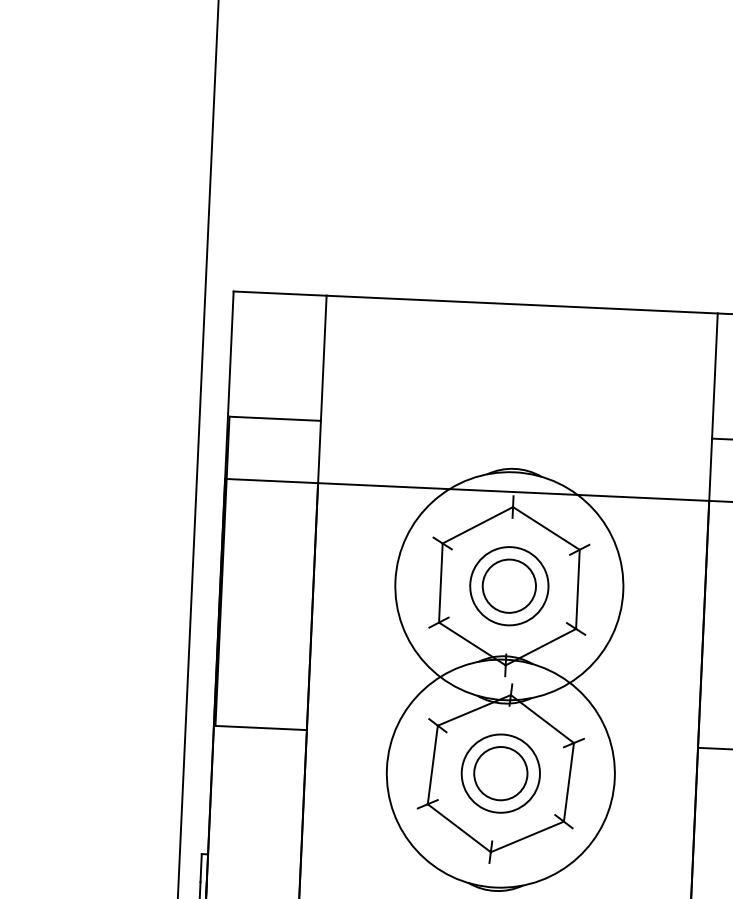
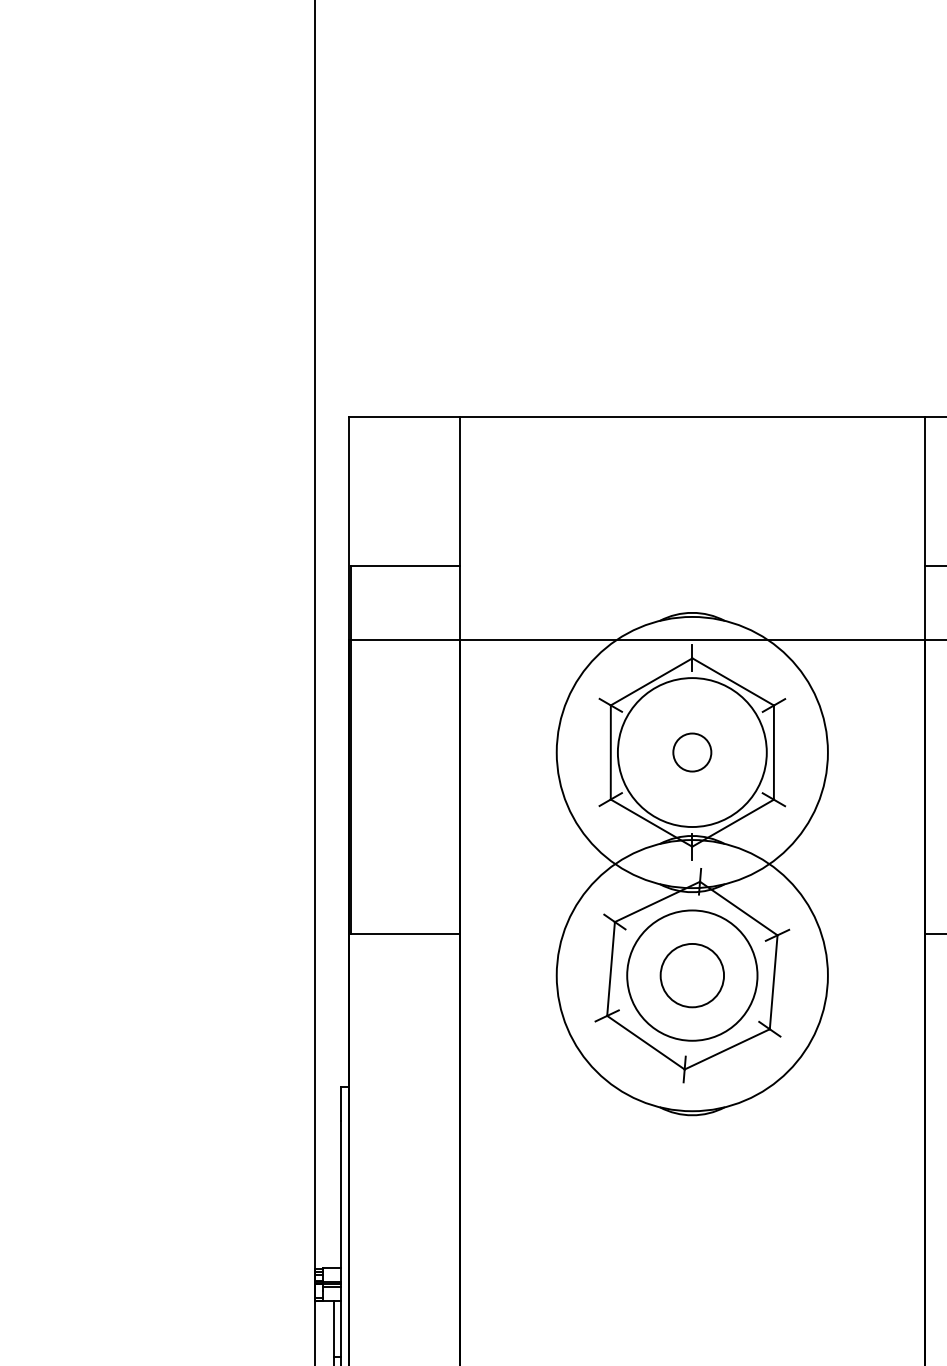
circle: (508, 586) -> (691, 752), size x1.6
circle: (509, 586) -> (692, 752), size x0.6
circle: (500, 773) -> (691, 975), size x1.4

